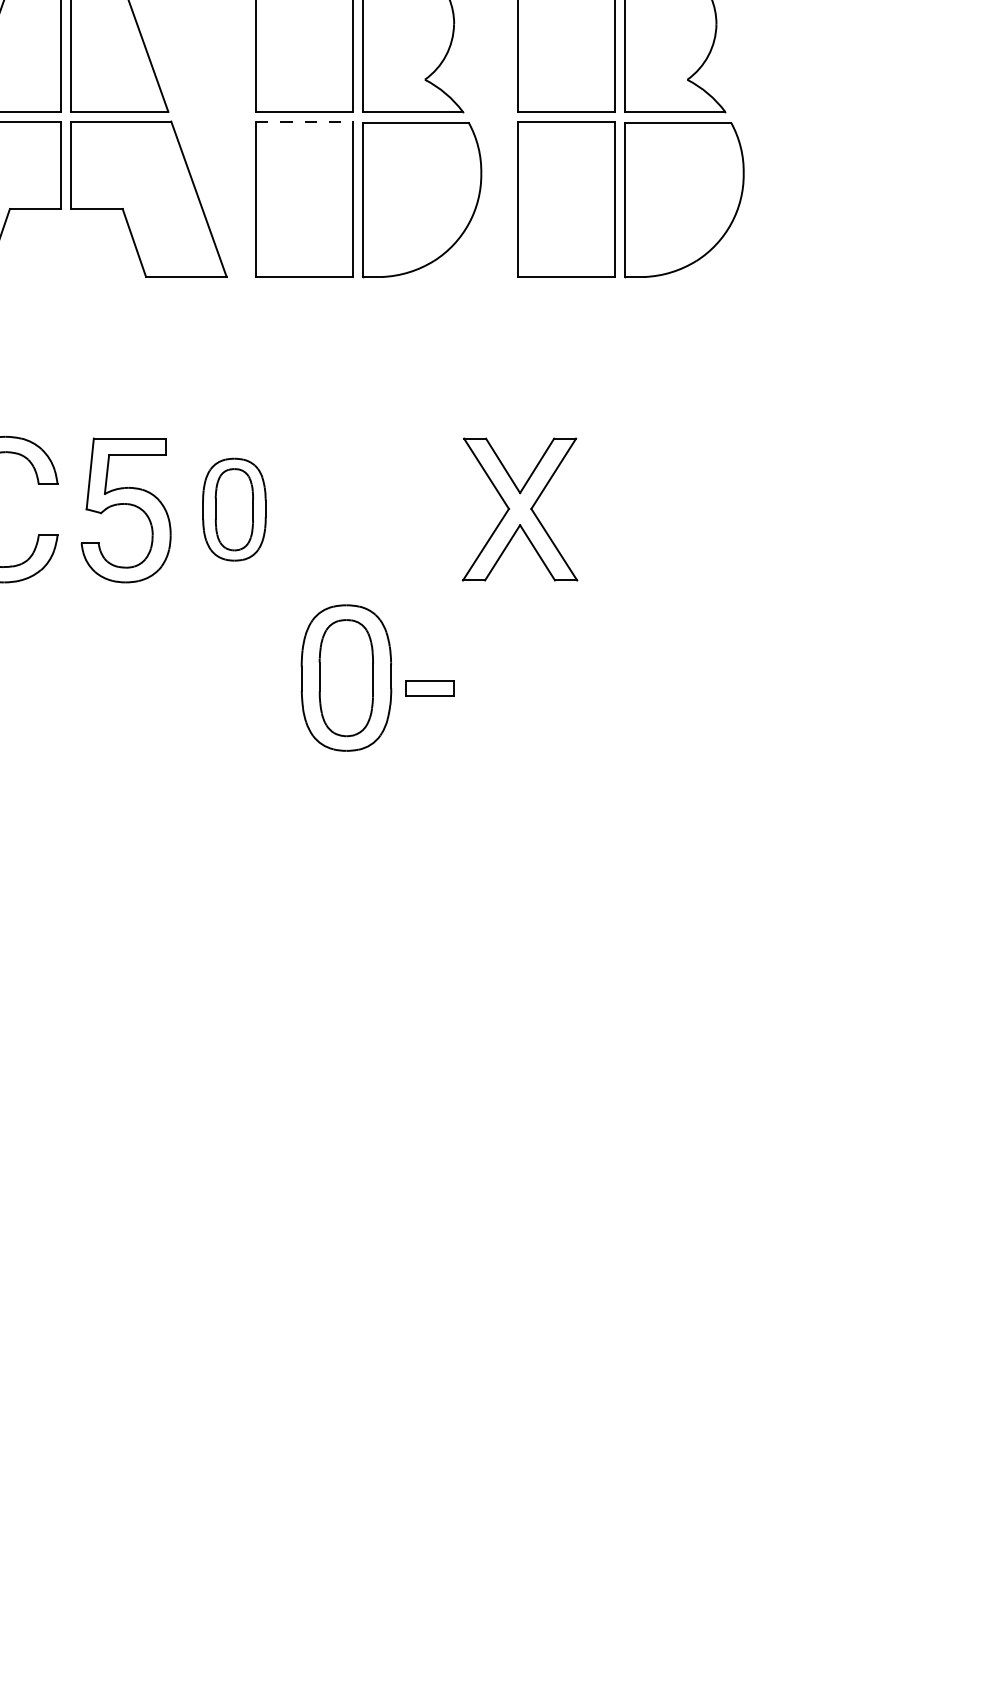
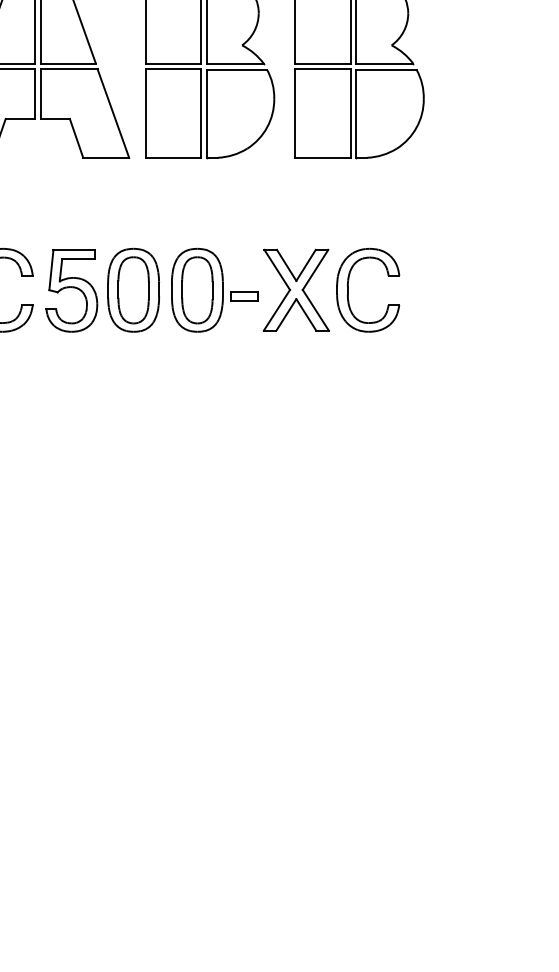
line: (304, 122) -> (173, 69), dashed -> solid
part: (234, 509) -> (133, 290), size x1.43
part: (611, 509) -> (348, 290), added
part: (376, 678) -> (214, 290), moved

